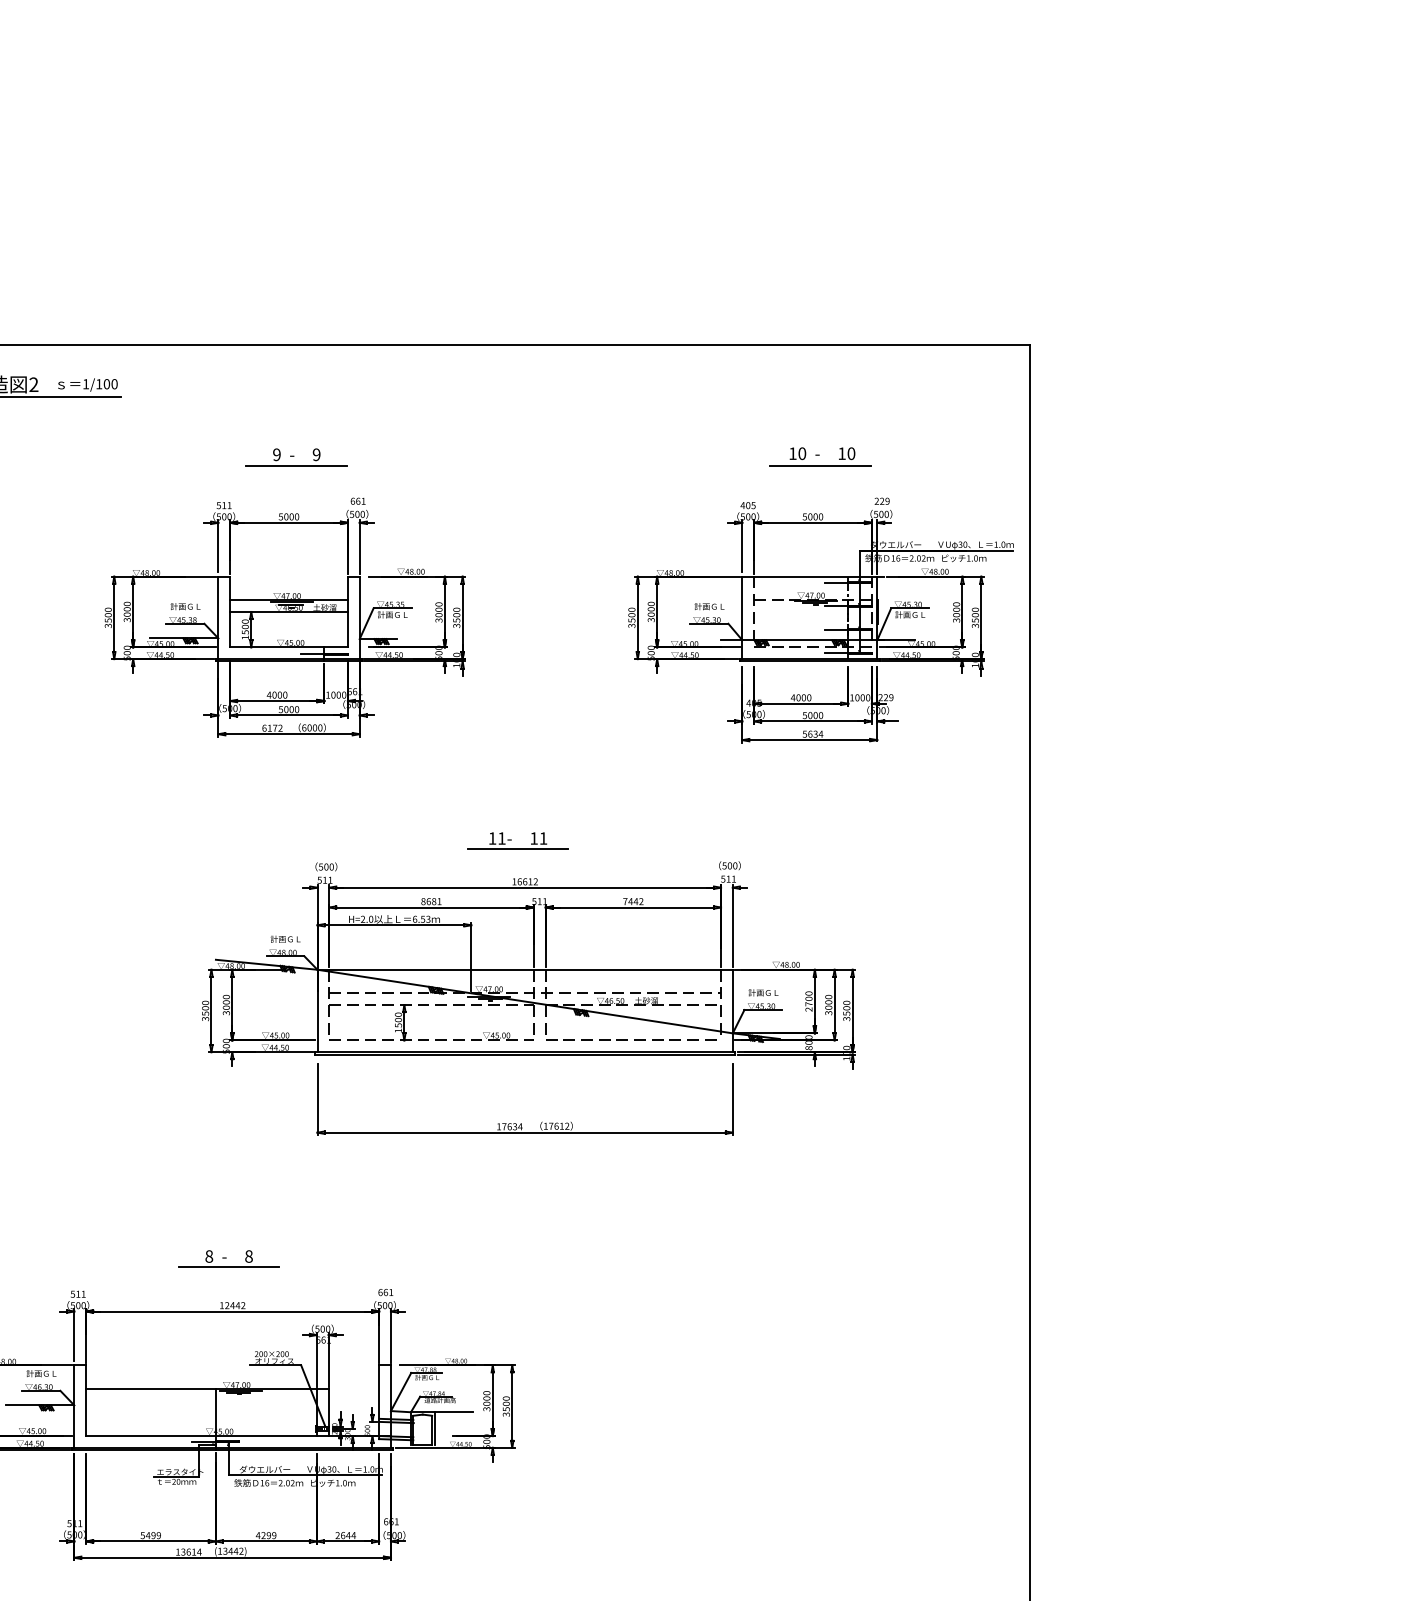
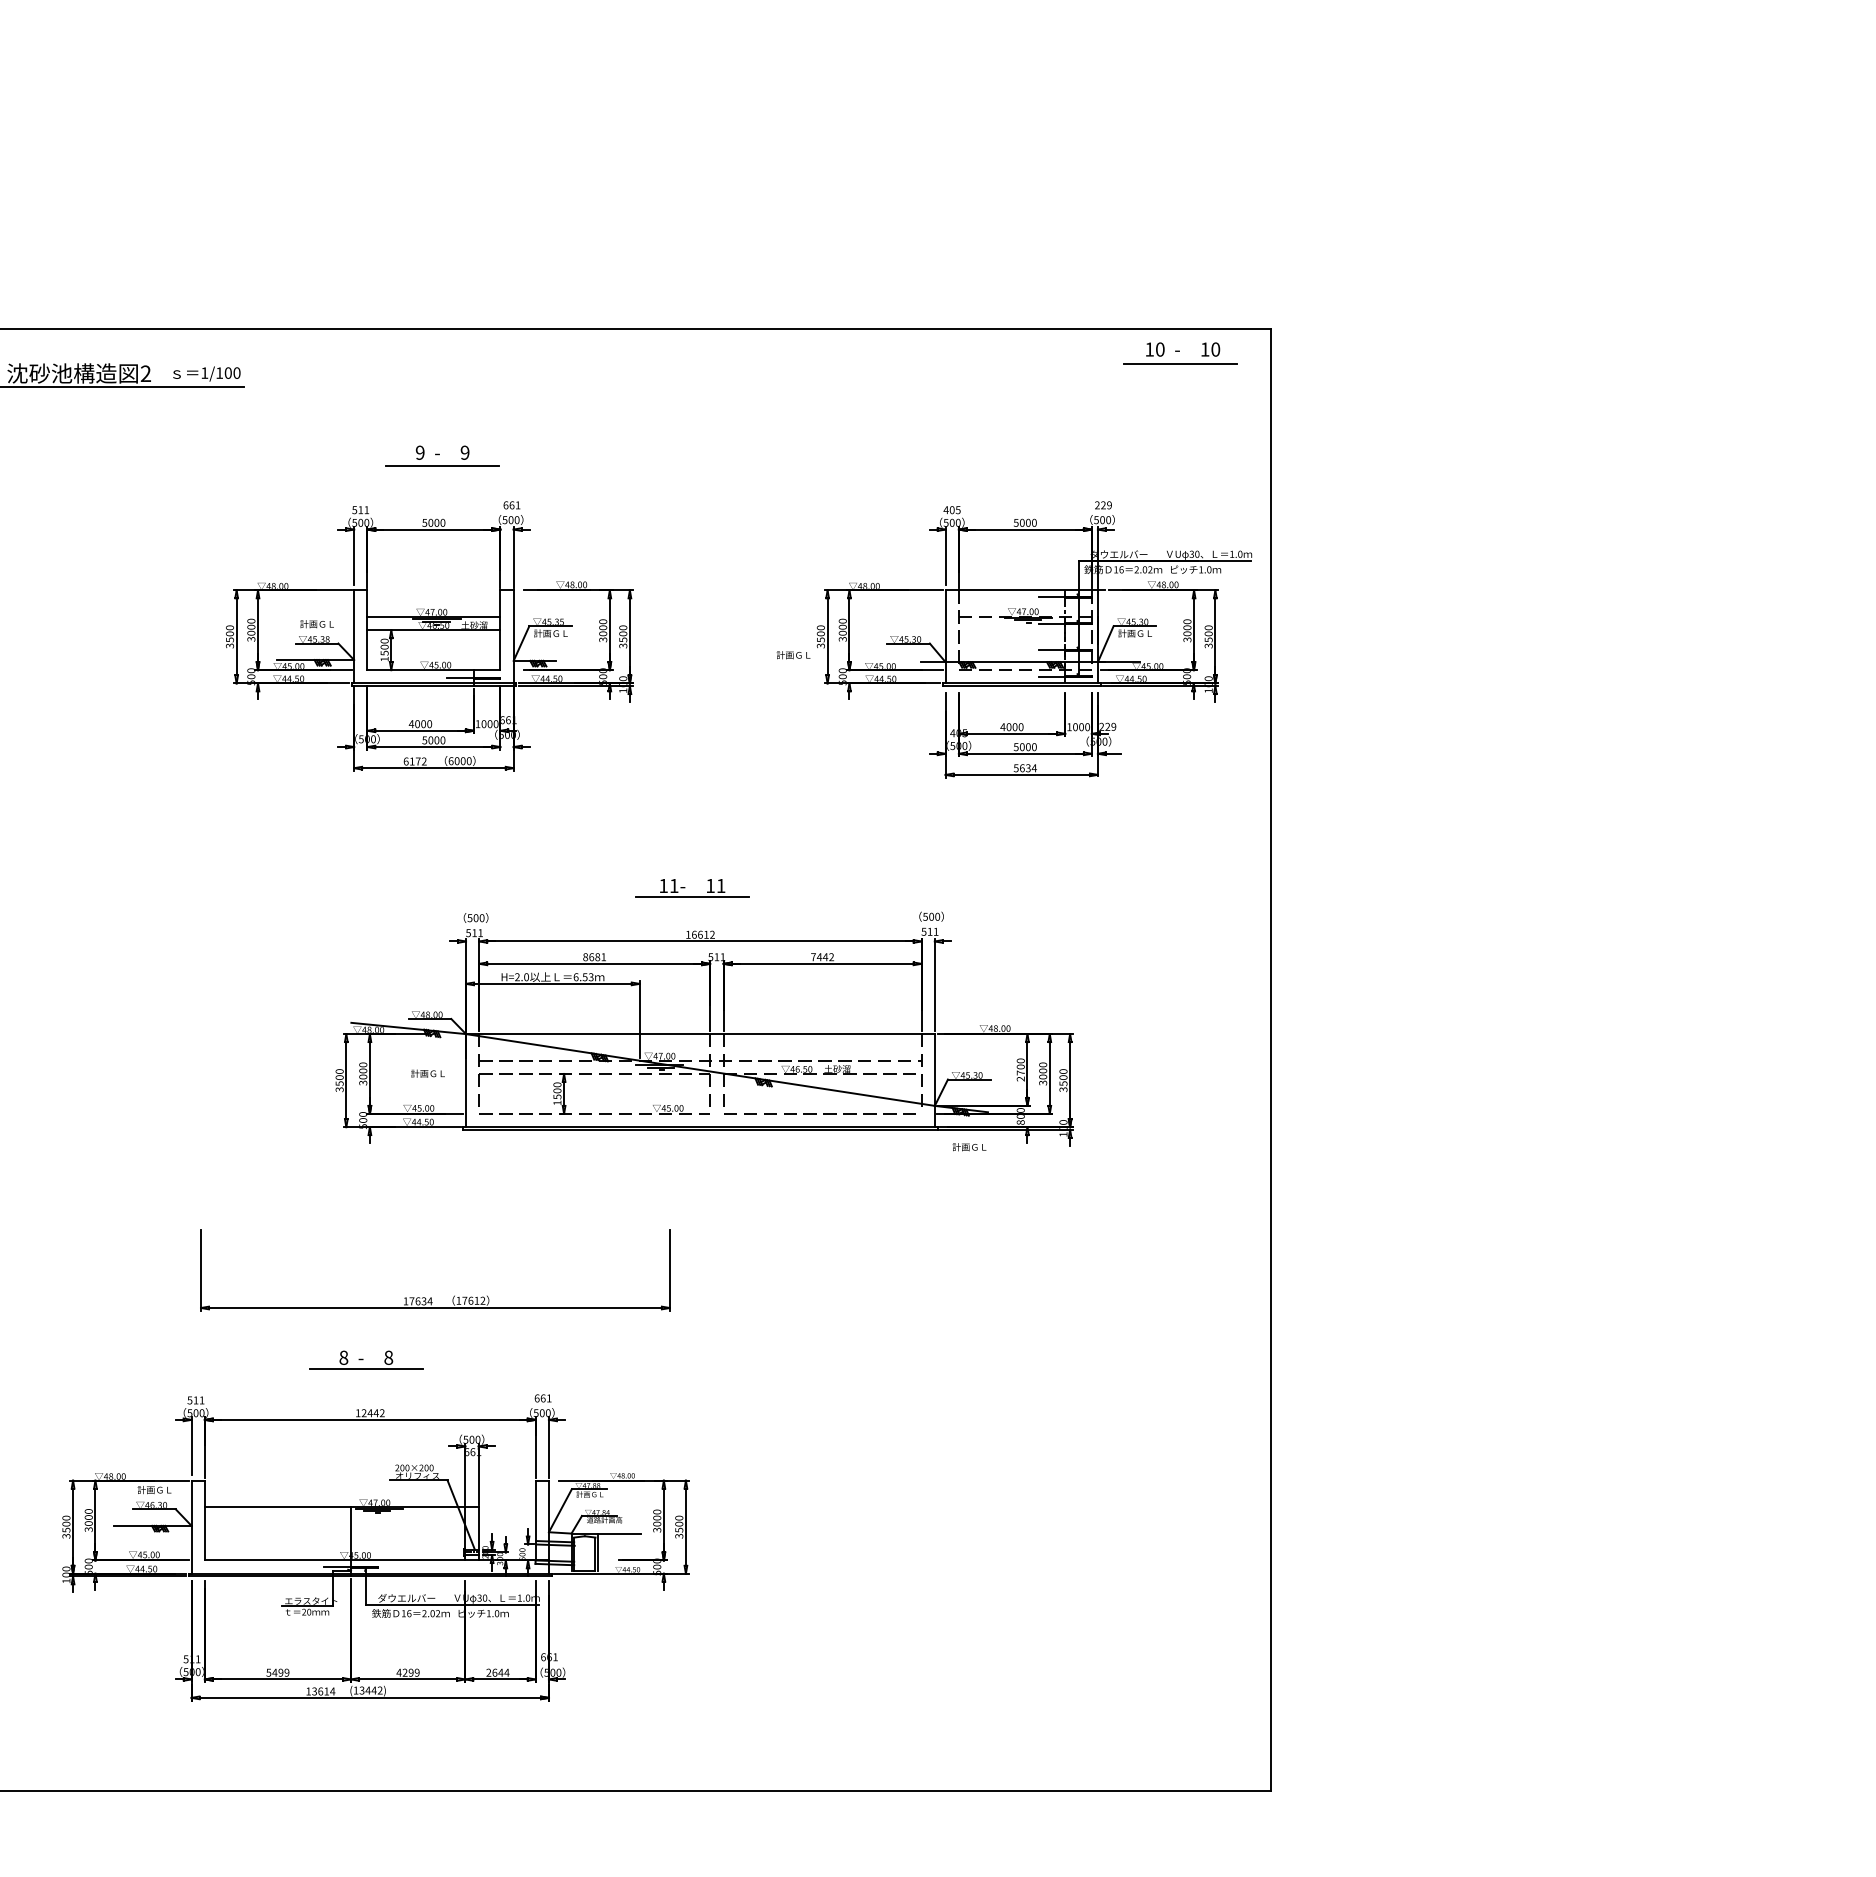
part: (820, 457) -> (1180, 353), moved
text: (709, 606) -> (793, 655), moved
text: (285, 939) -> (427, 1073), moved
text: (763, 993) -> (969, 1147), moved
part: (521, 1123) -> (431, 1297), moved

